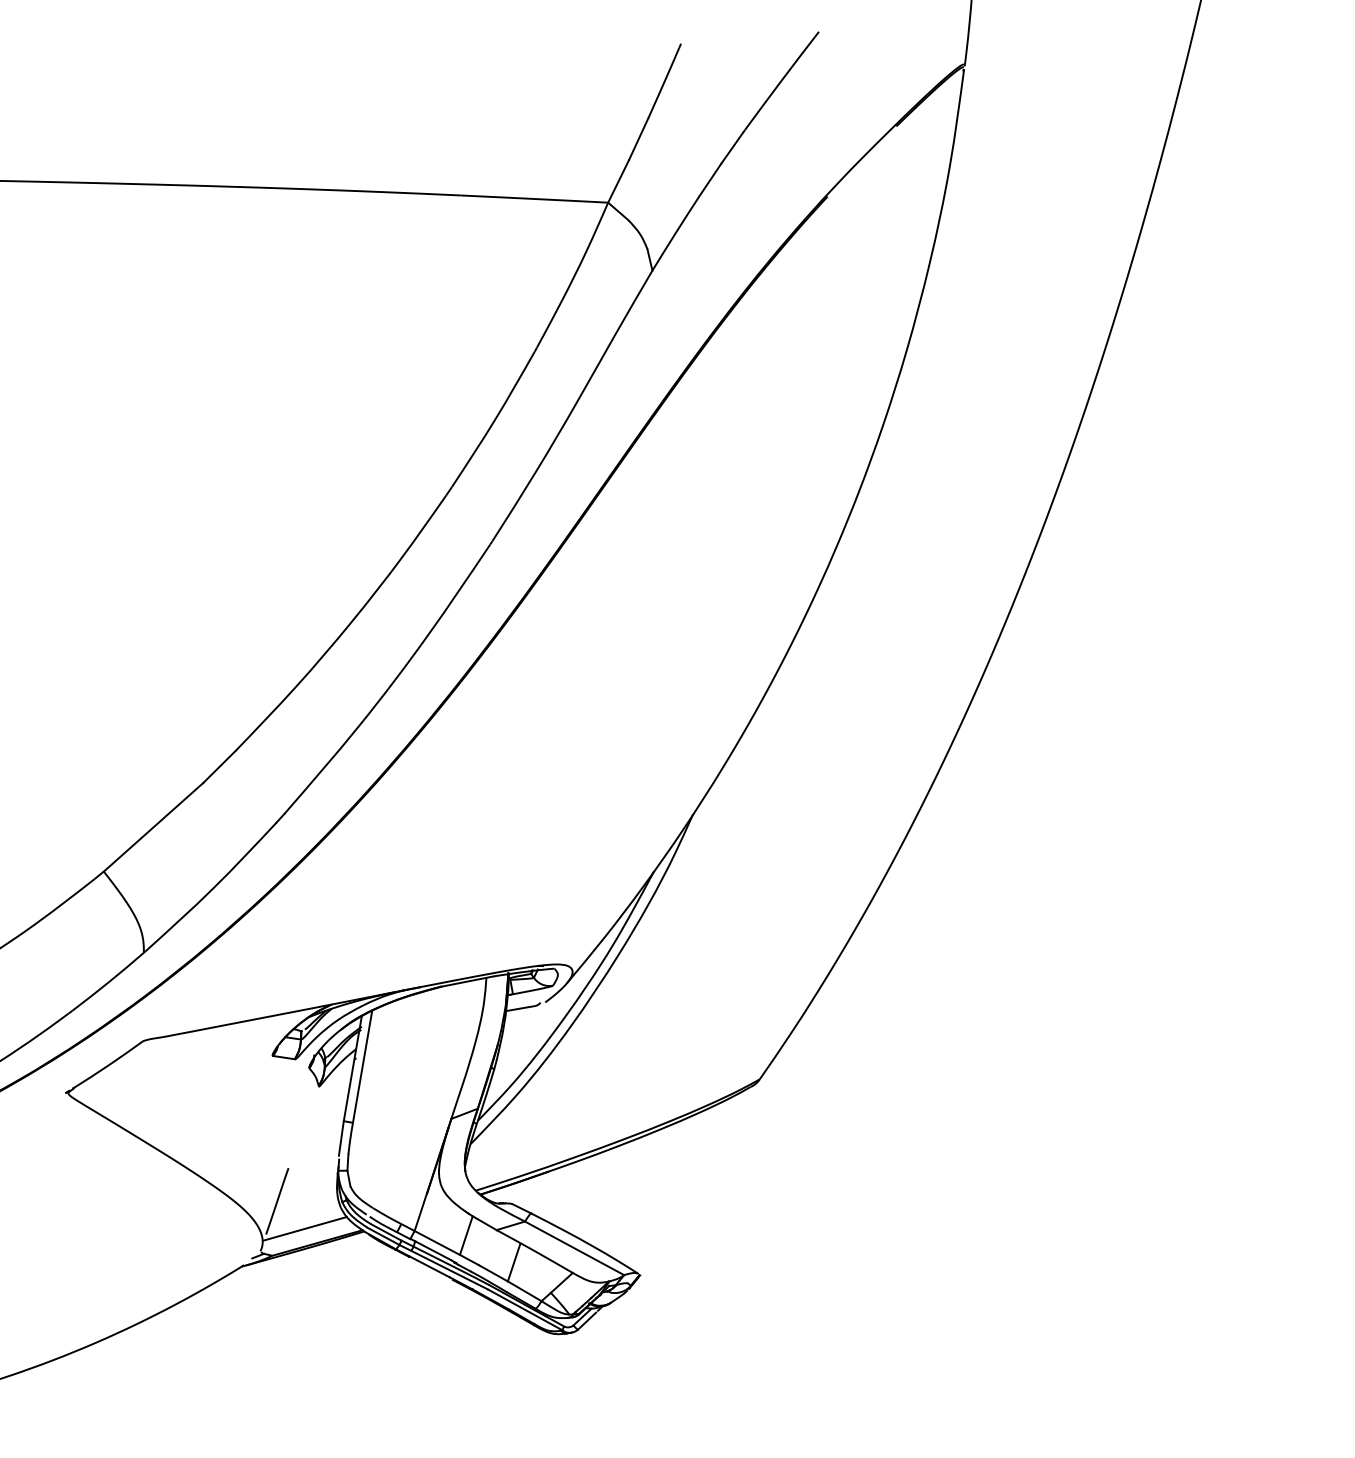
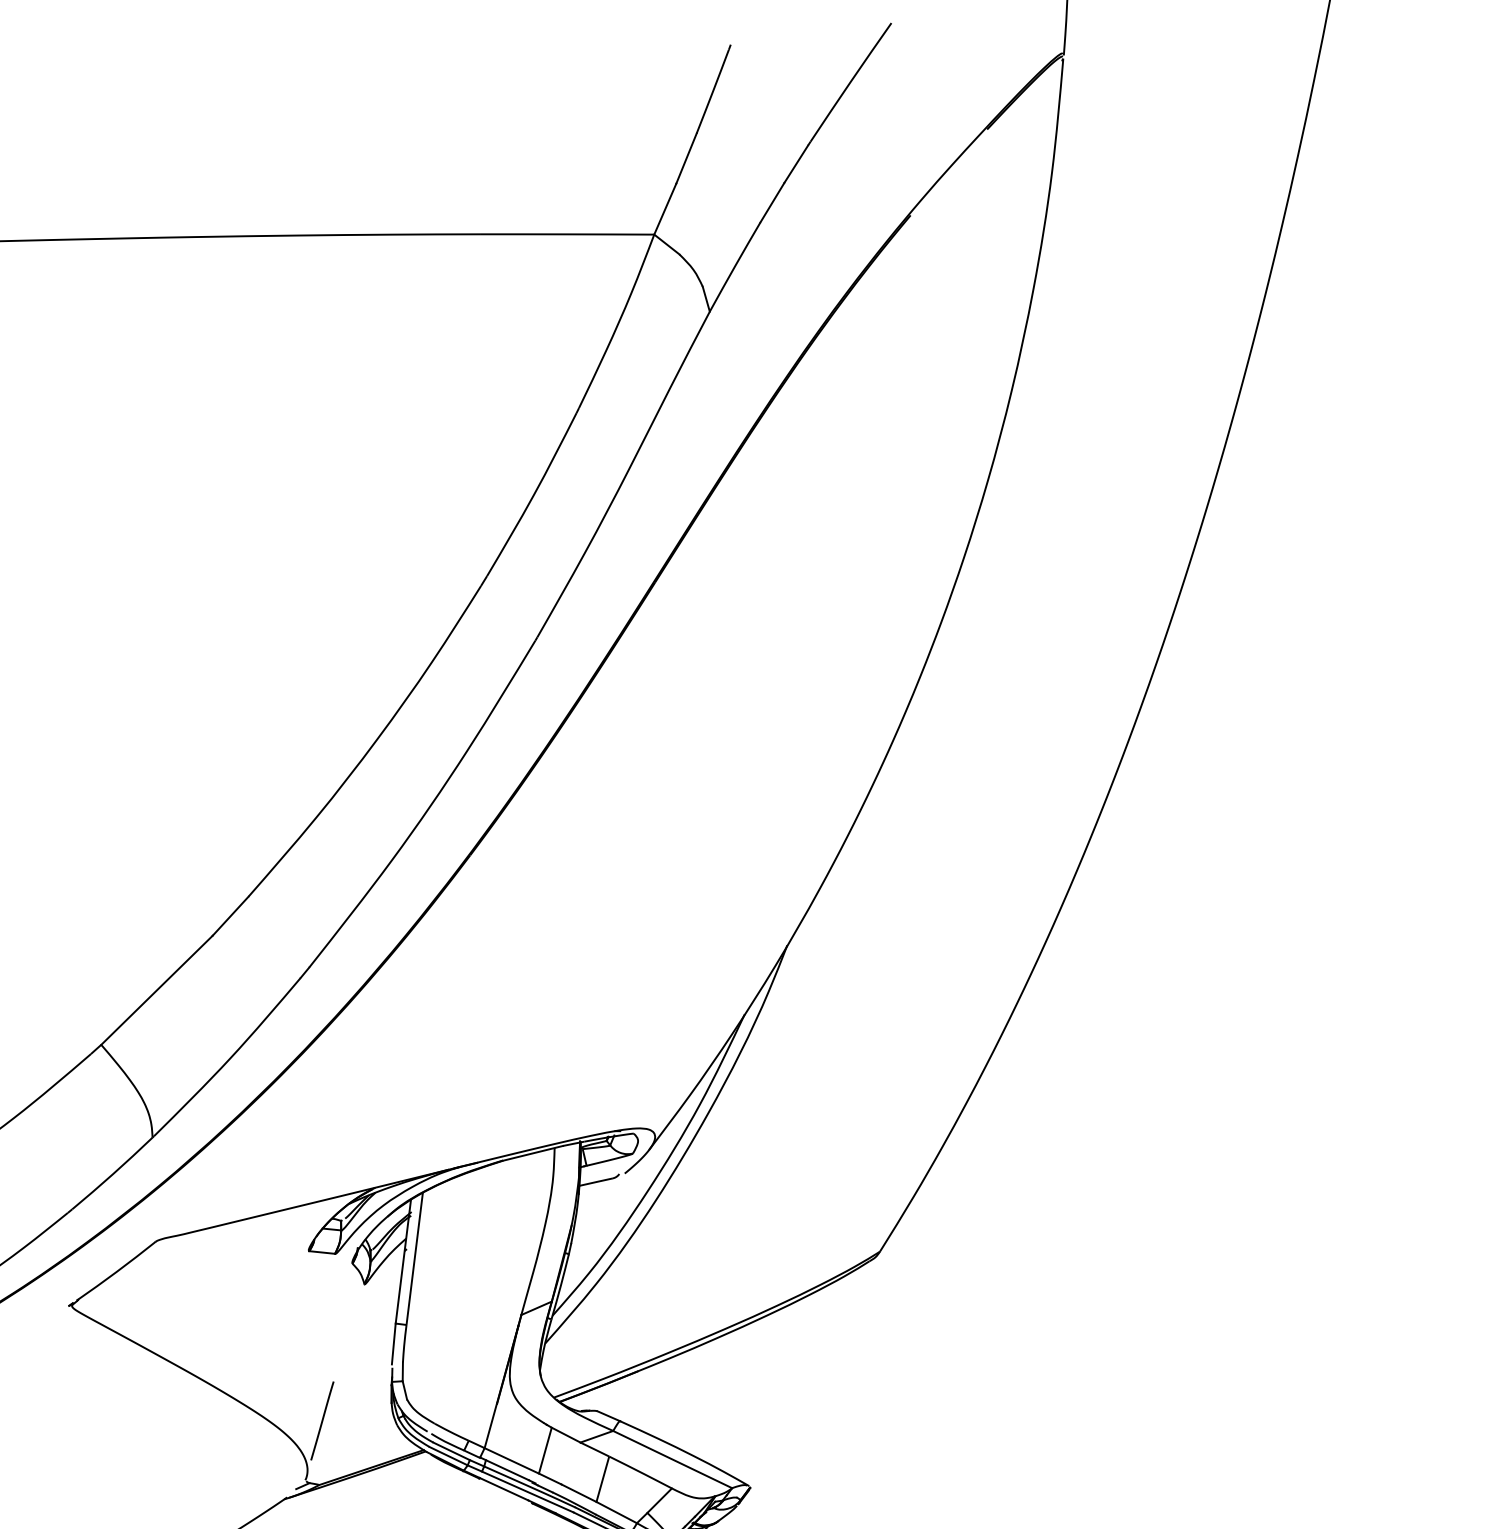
line: (305, 1228) -> (356, 1451), removed

